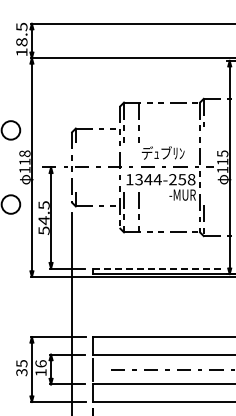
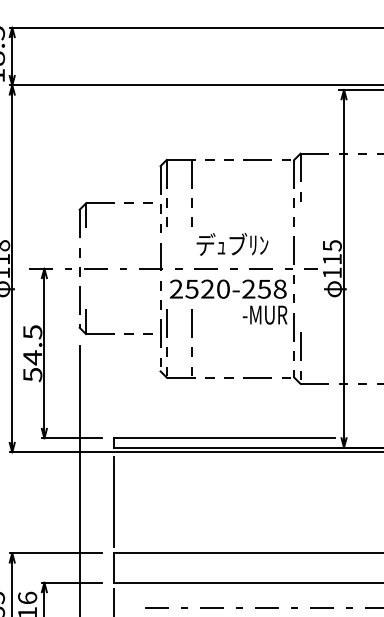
text: (143, 179) -> (199, 288), 1344-258 -> 2520-258
line: (158, 268) -> (224, 438), dashed -> solid
line: (92, 306) -> (113, 501), added

